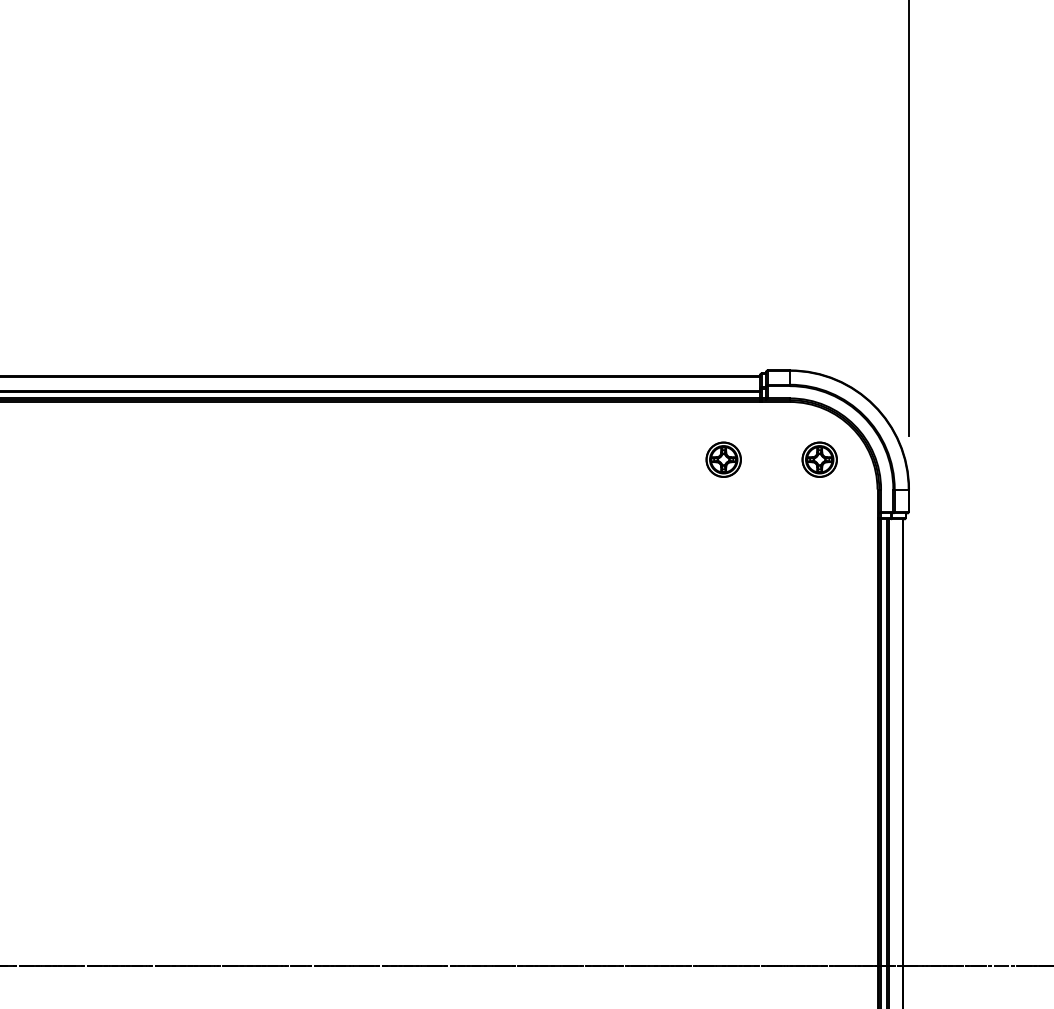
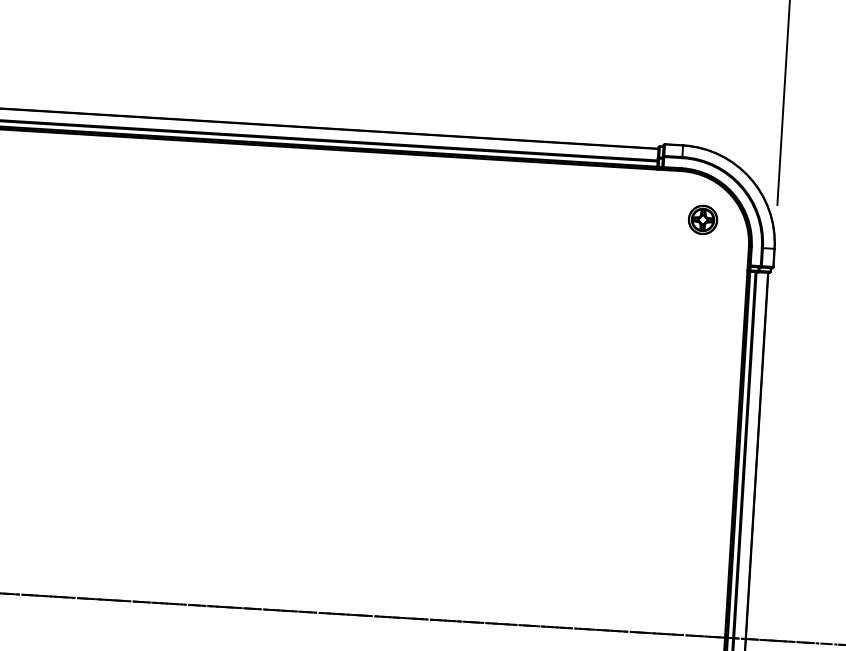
part: (723, 459) -> (624, 214), removed

